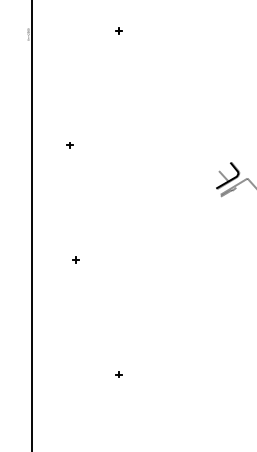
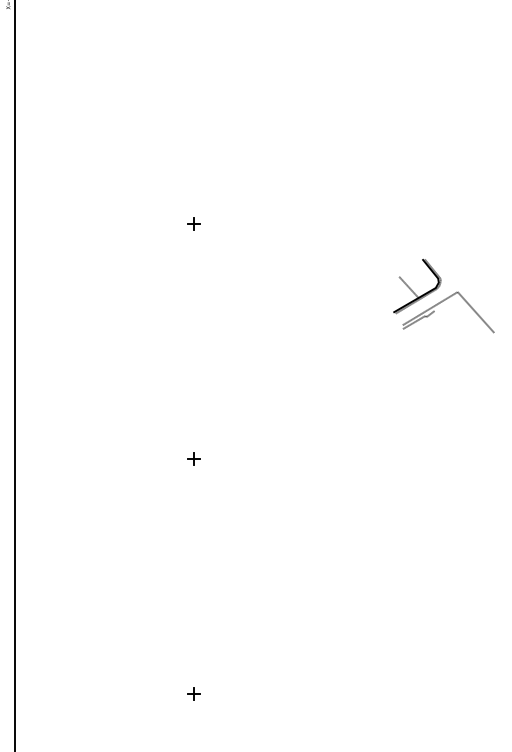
part: (69, 145) -> (192, 224), moved
part: (75, 259) -> (192, 458), moved

